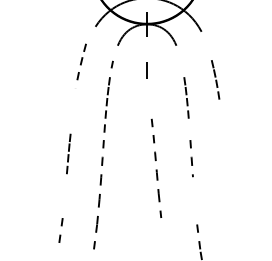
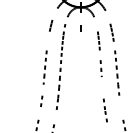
part: (82, 63) -> (51, 25), size x0.62
part: (67, 156) -> (44, 67), size x1.67
part: (157, 167) -> (117, 72), moved

